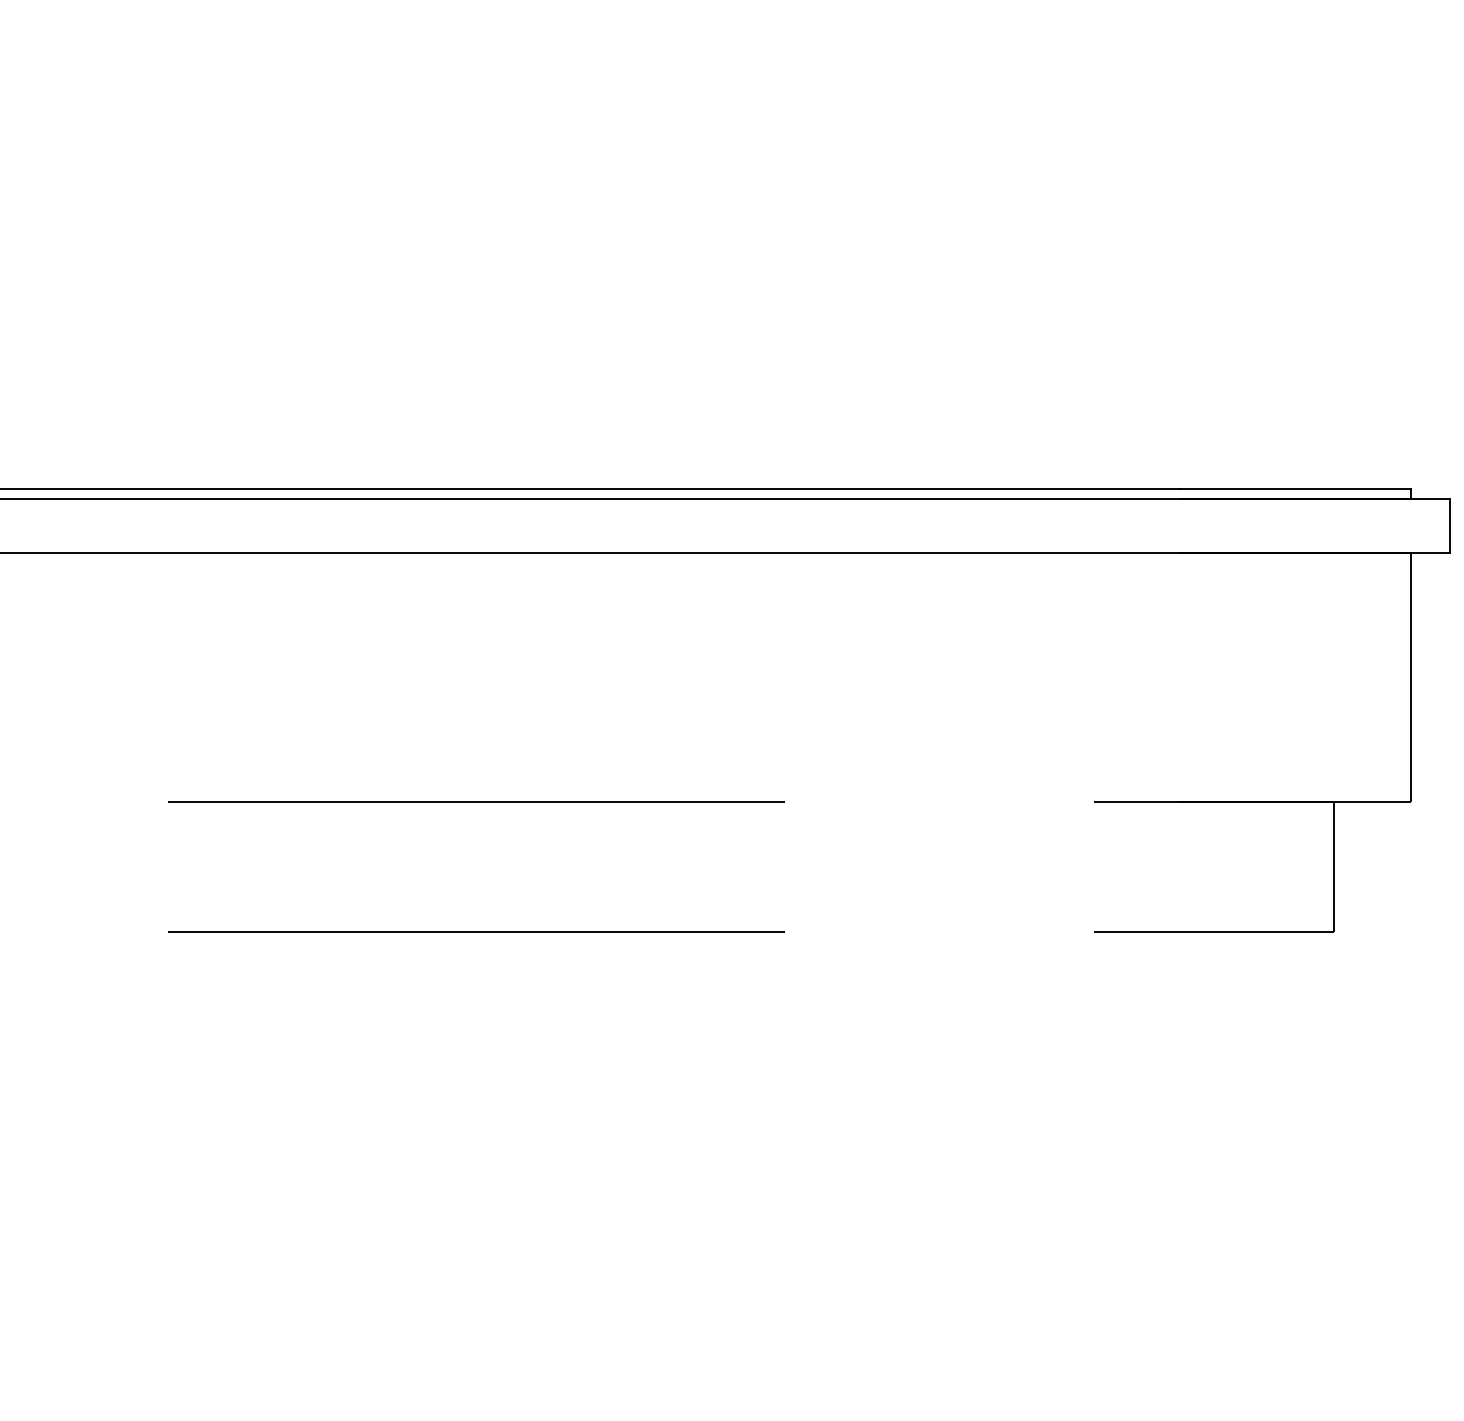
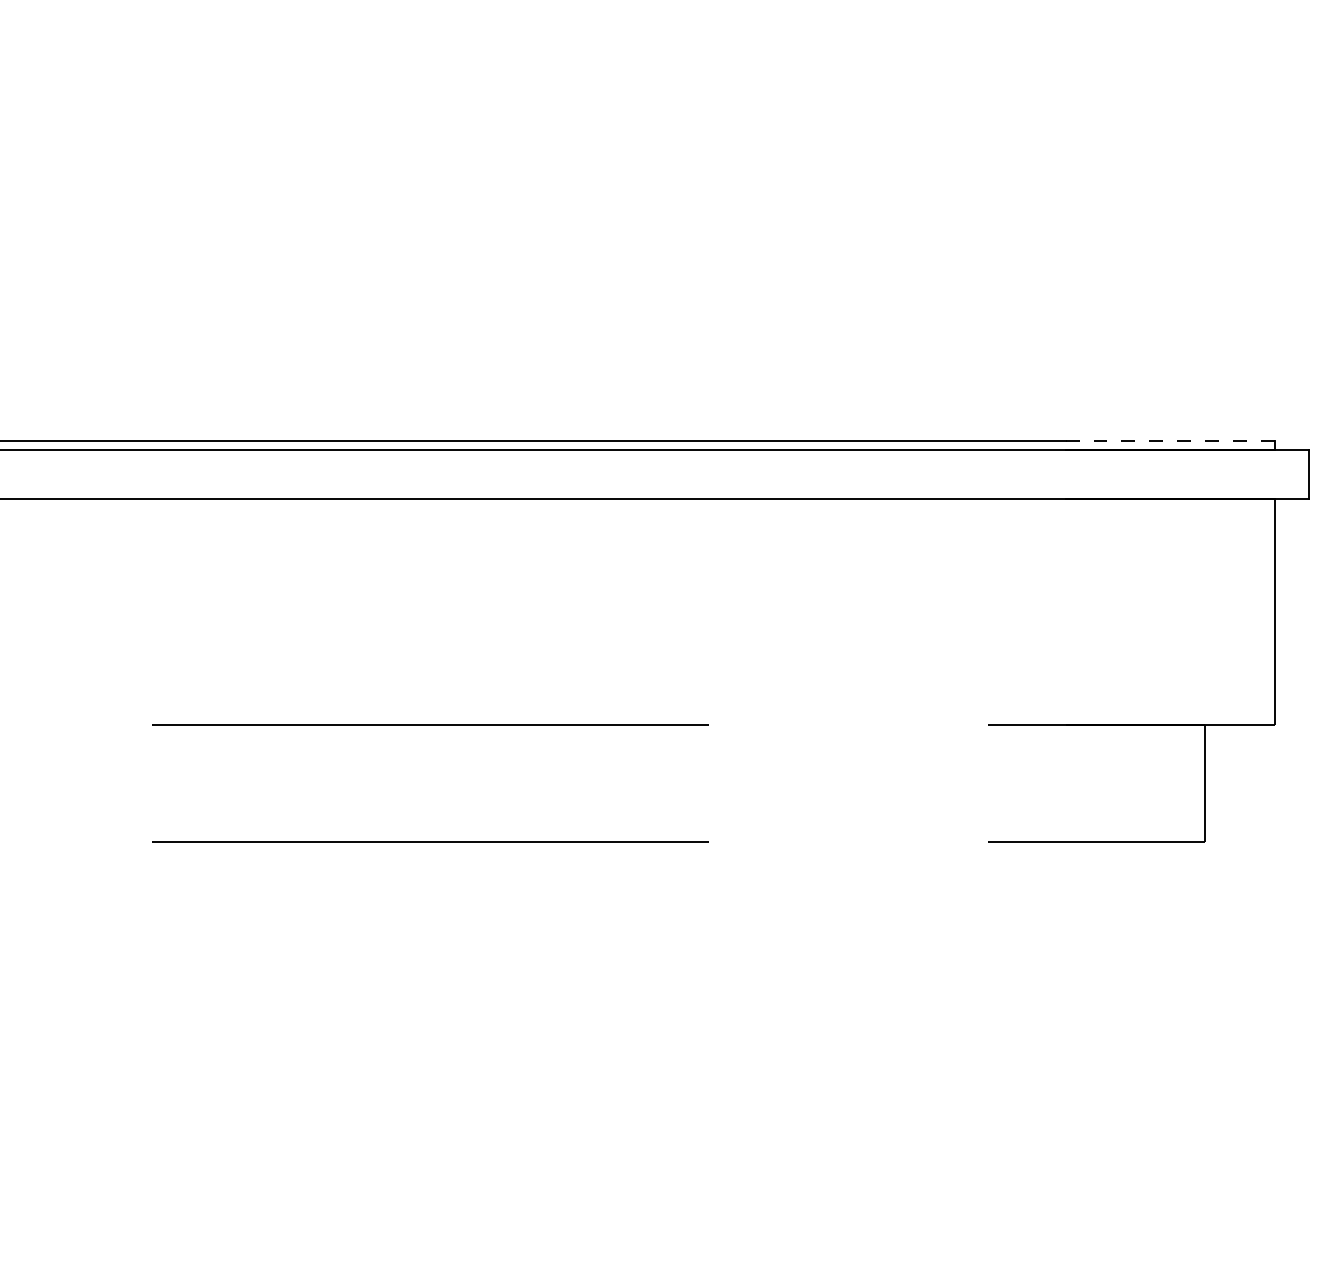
line: (1296, 489) -> (1170, 441), solid -> dashed

